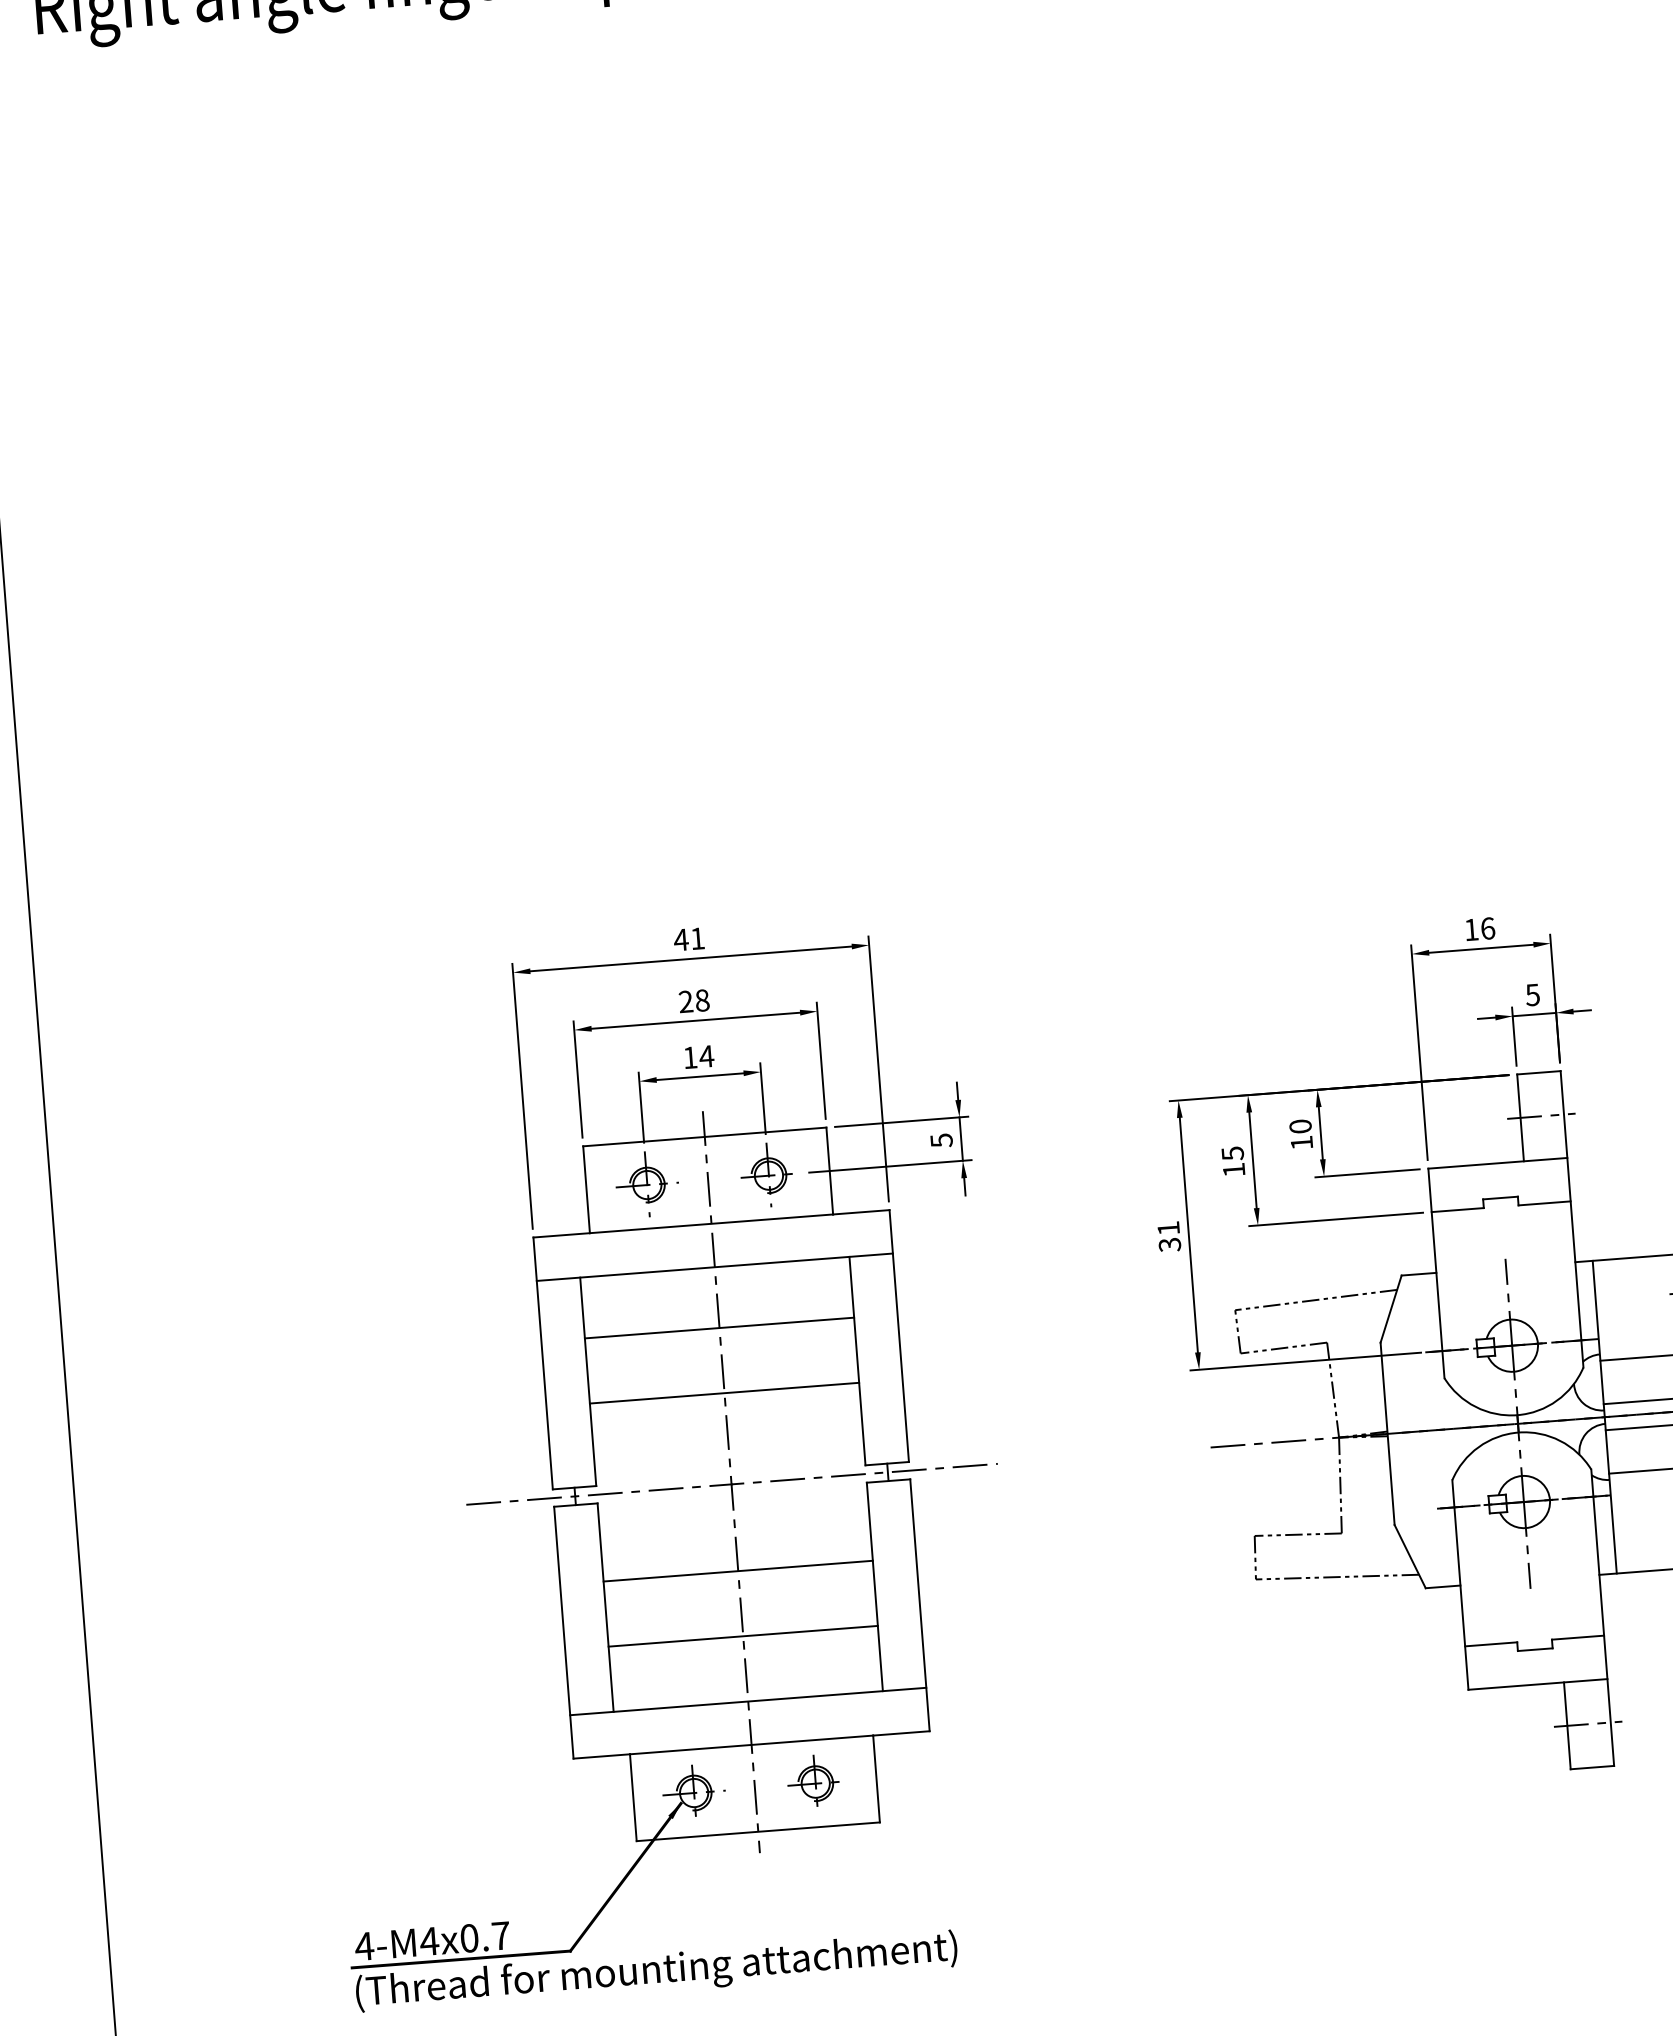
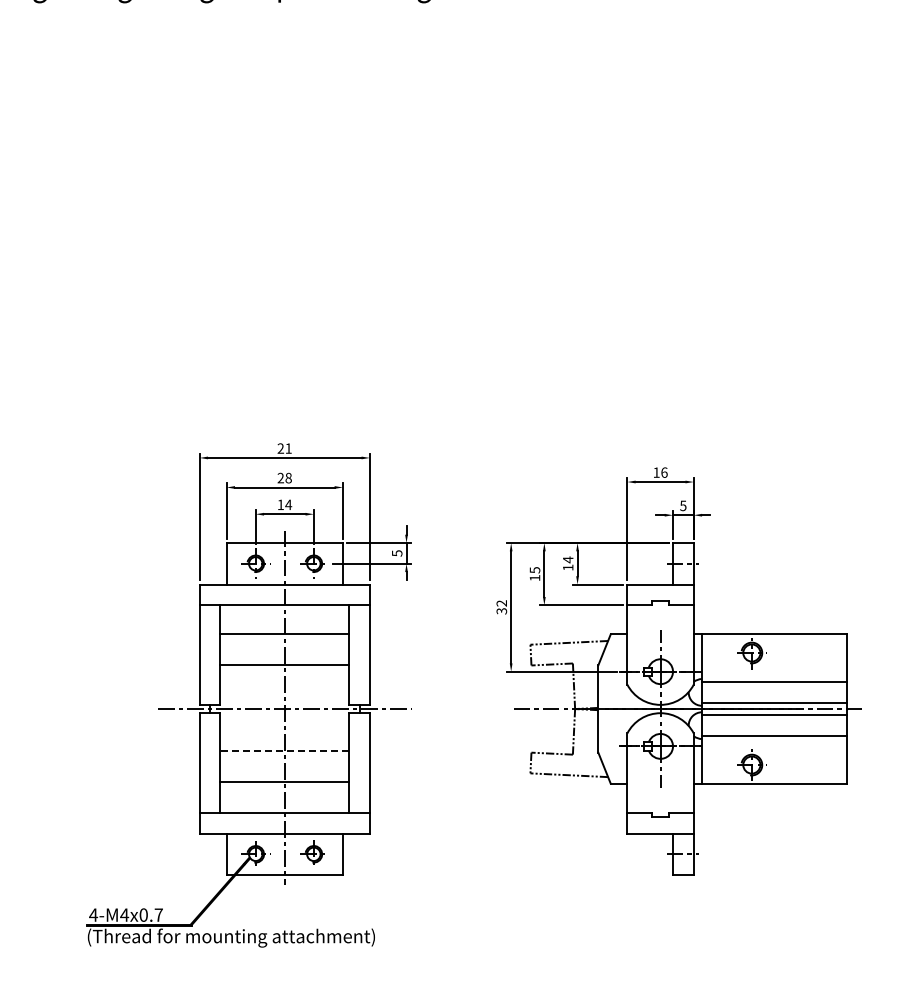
text: (680, 939) -> (280, 448), 41 -> 21
text: (1299, 1125) -> (567, 559), 10 -> 14
text: (1168, 1228) -> (501, 603), 31 -> 32
line: (737, 1571) -> (284, 750), solid -> dashed

